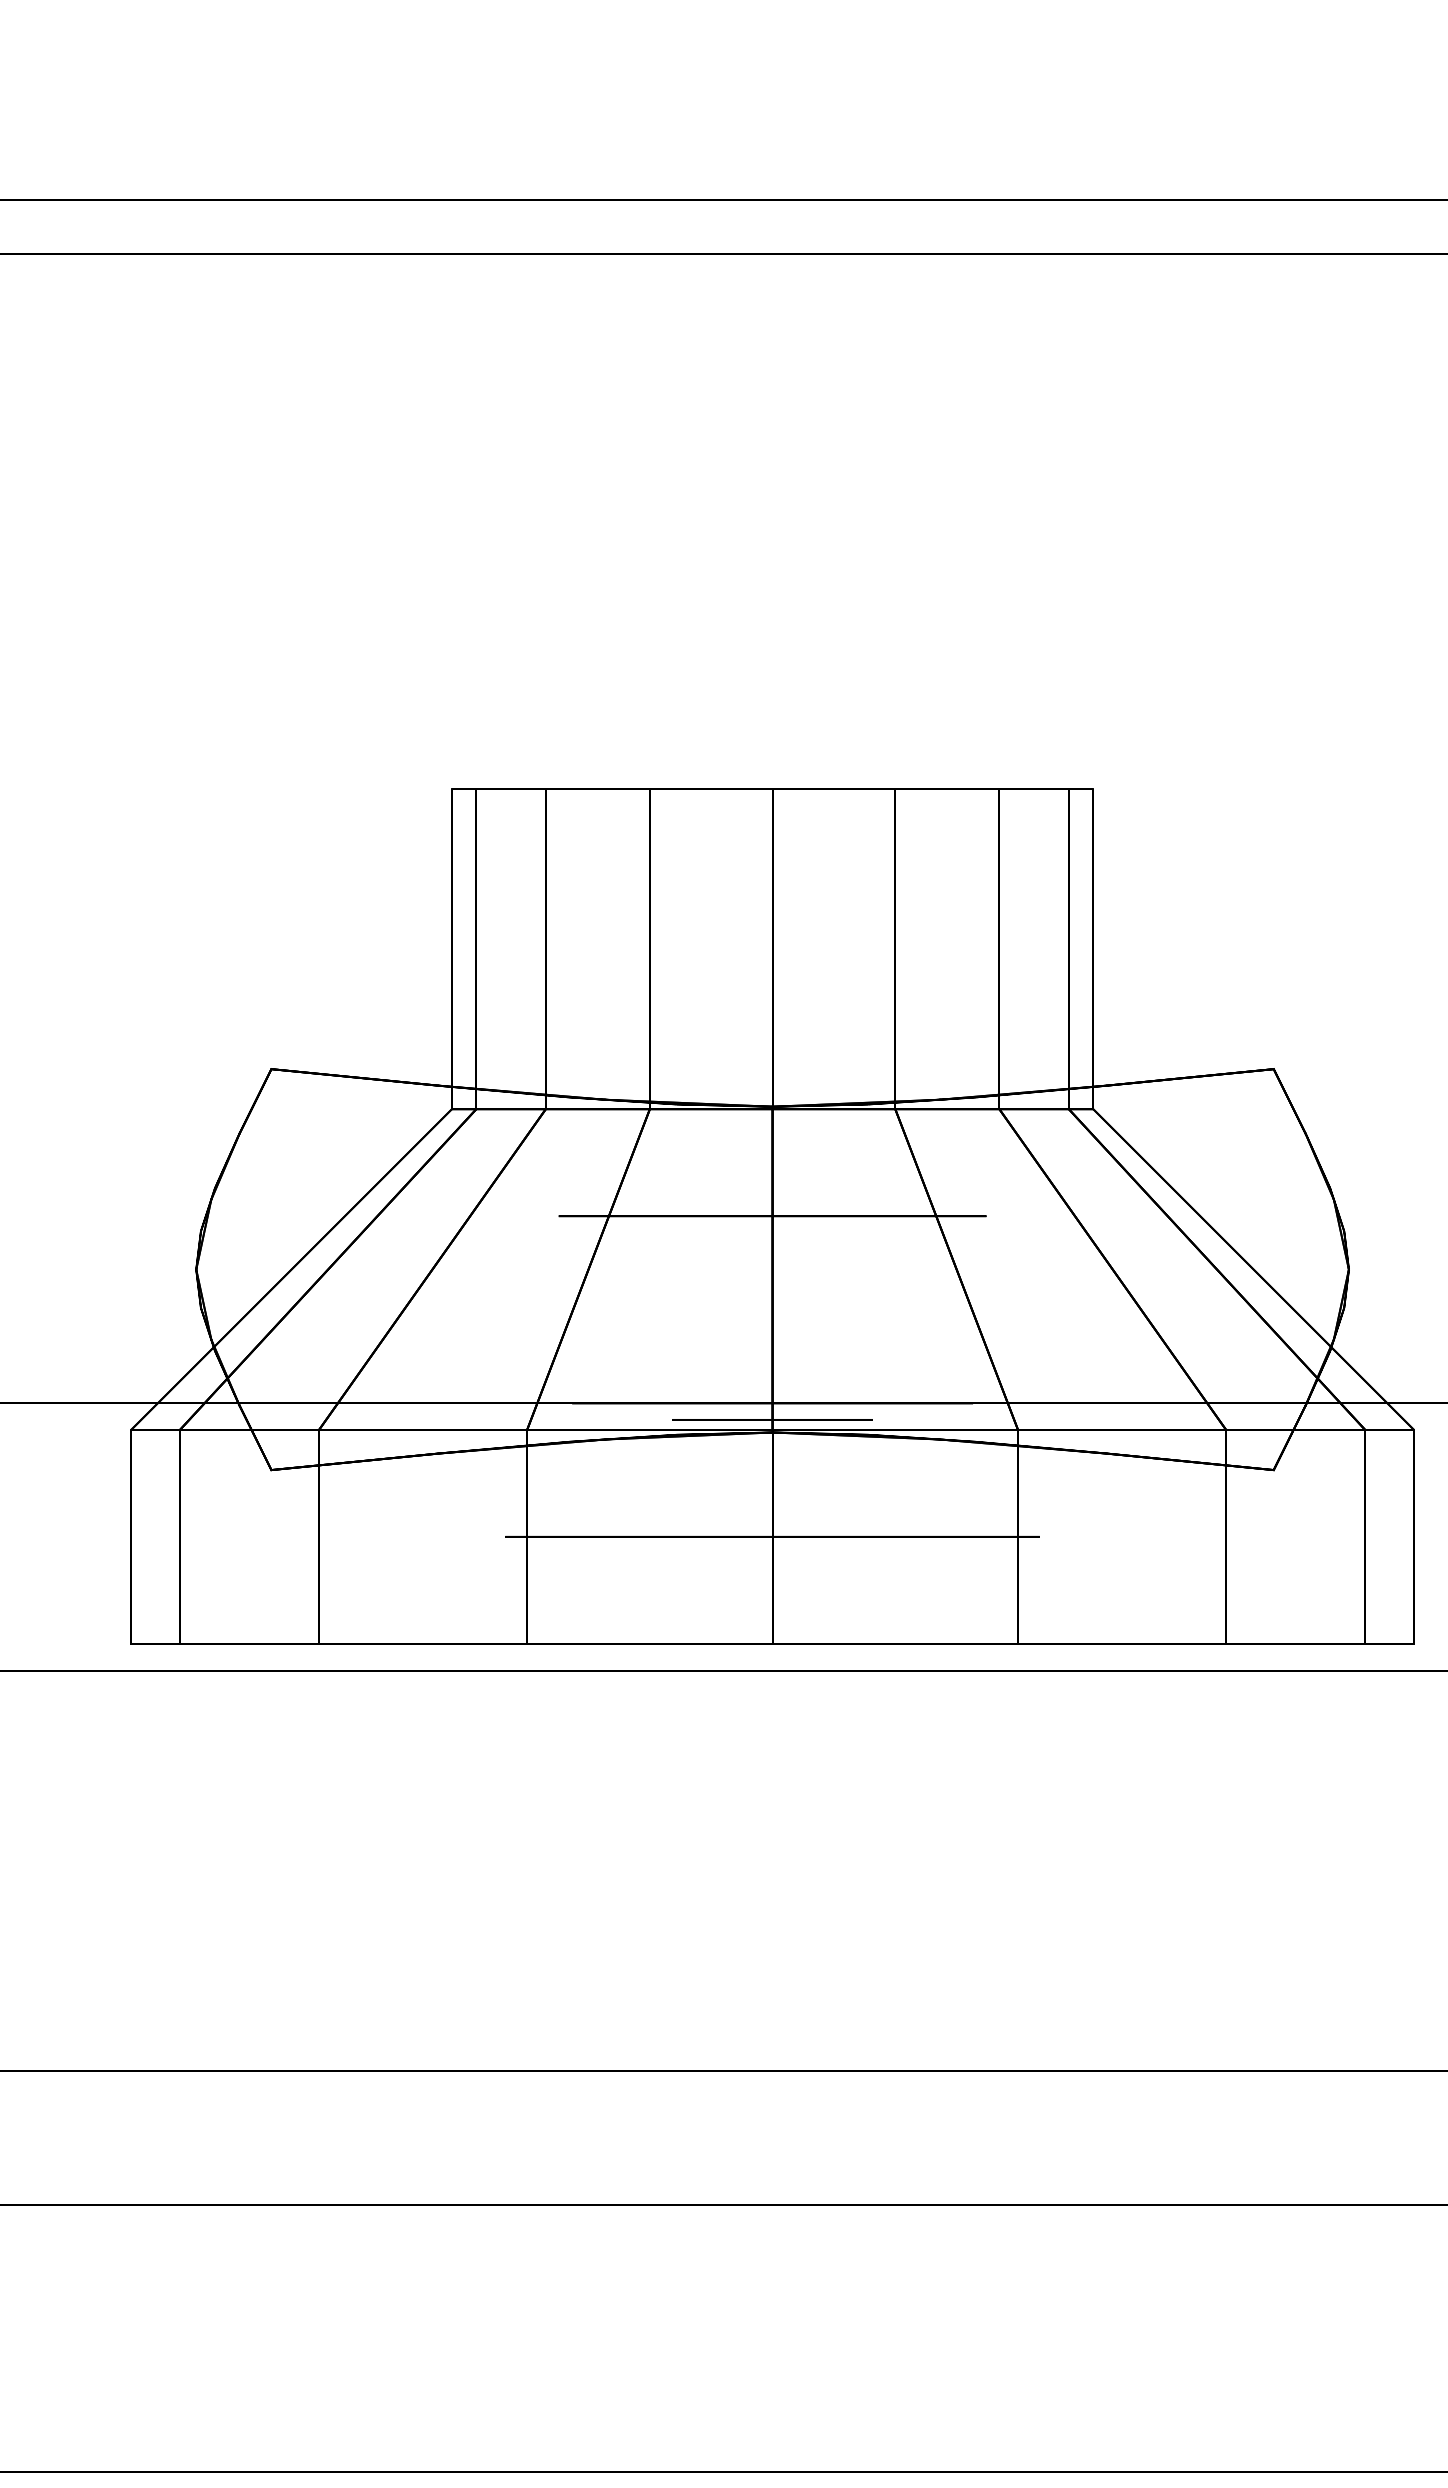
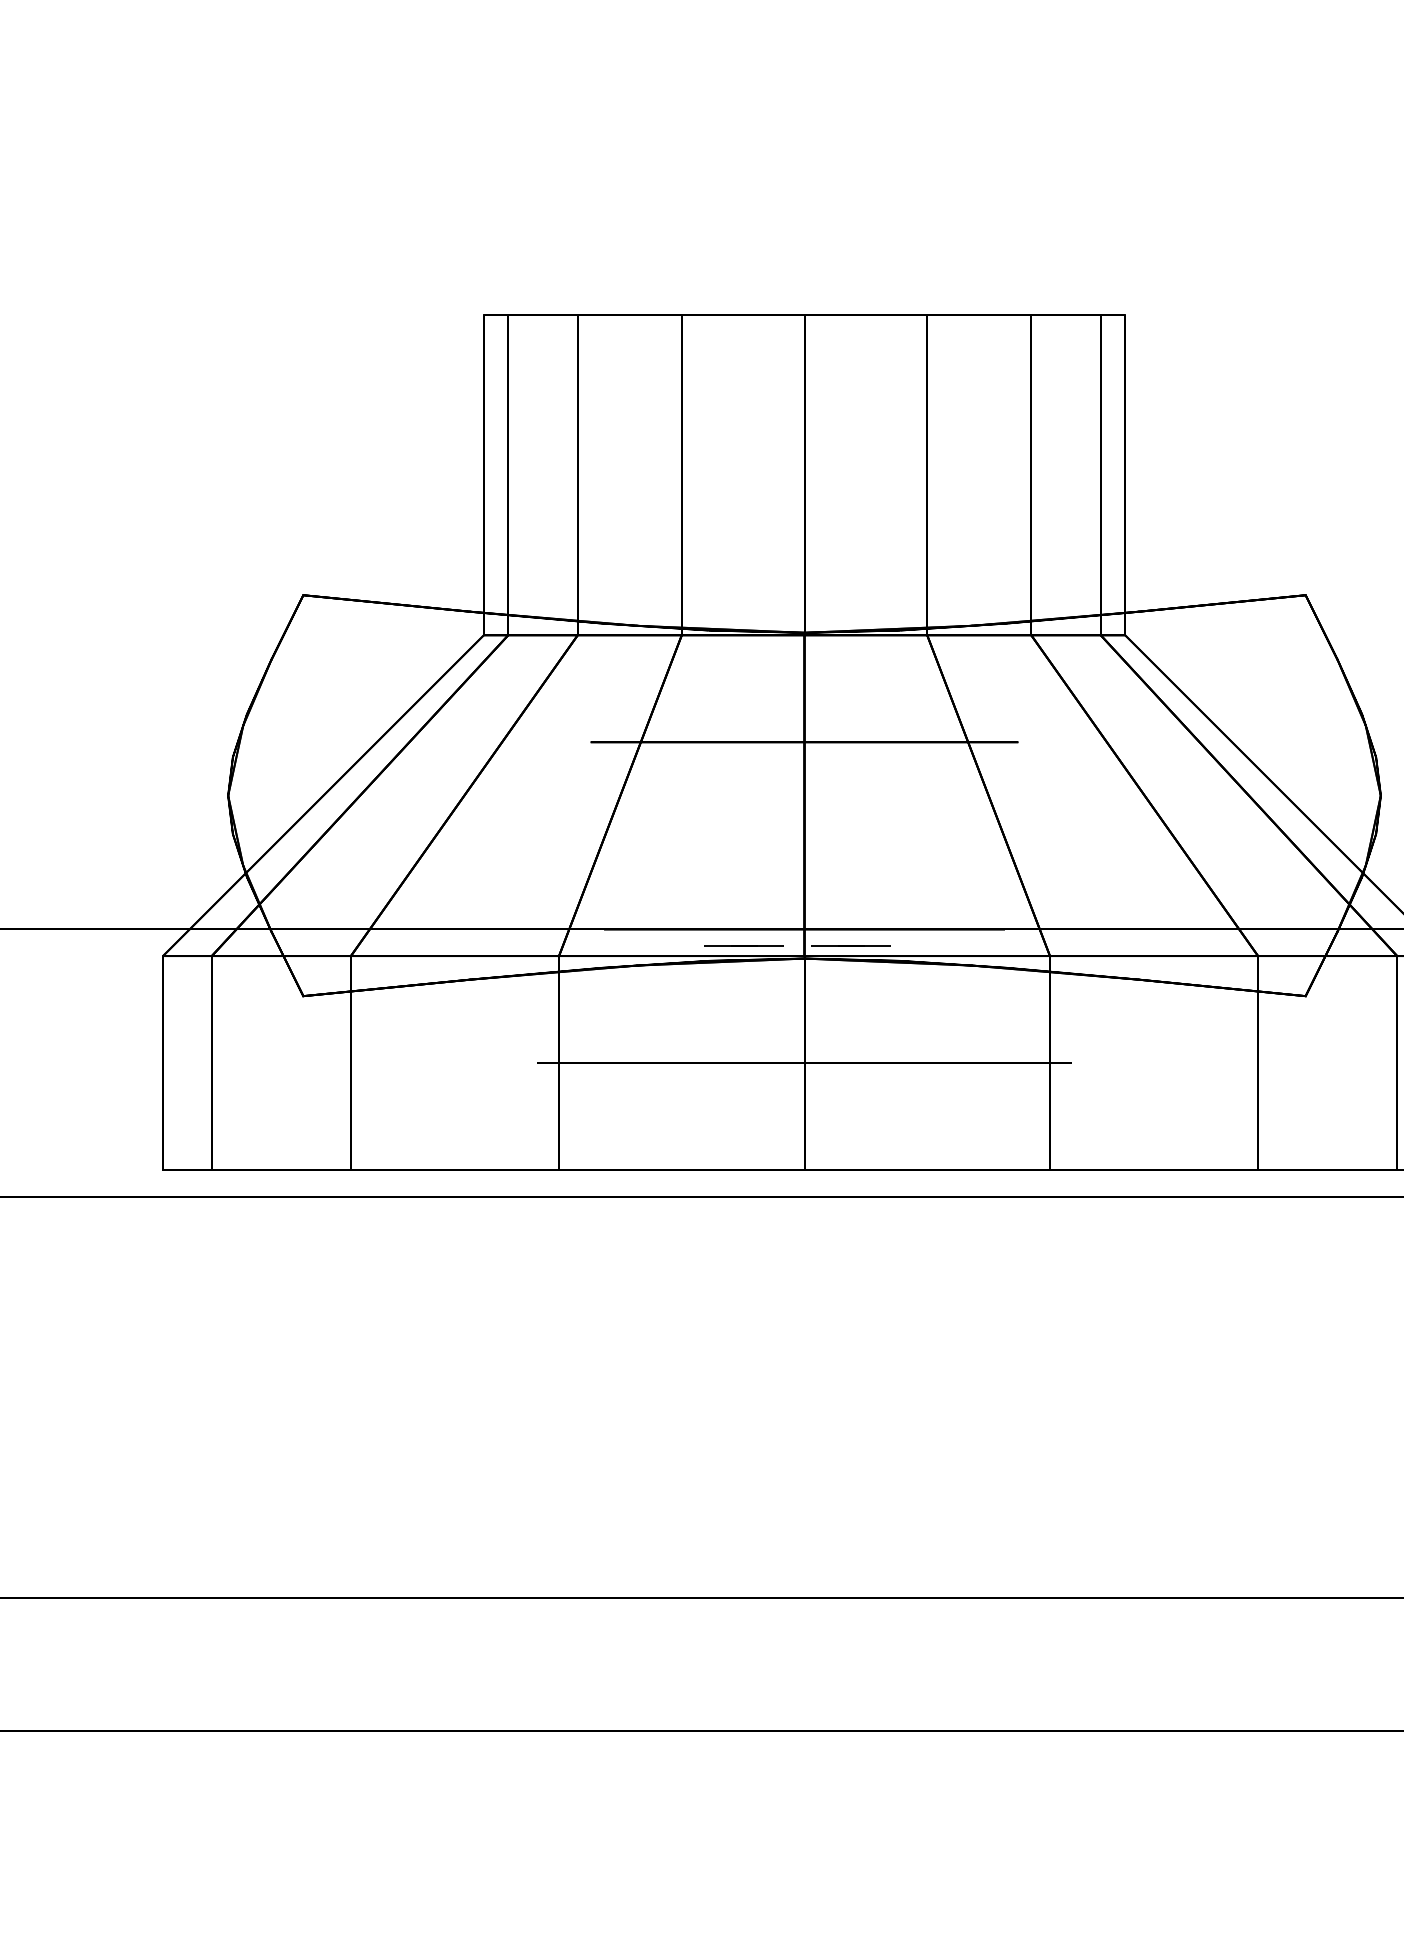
circle: (772, 1419) -> (804, 945), solid -> dashed

